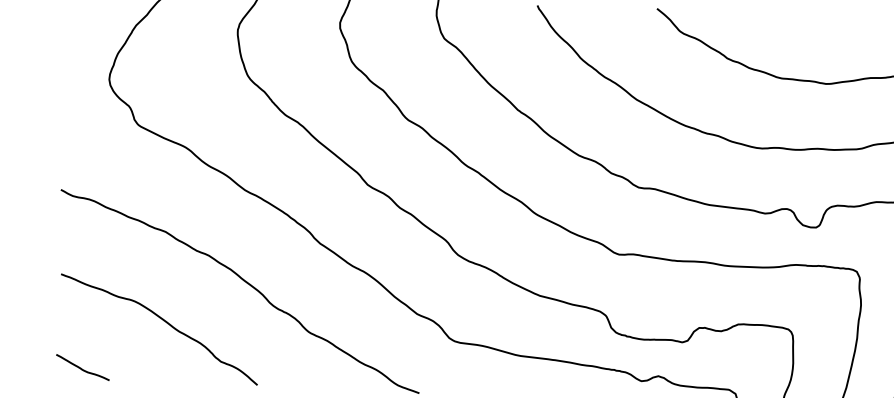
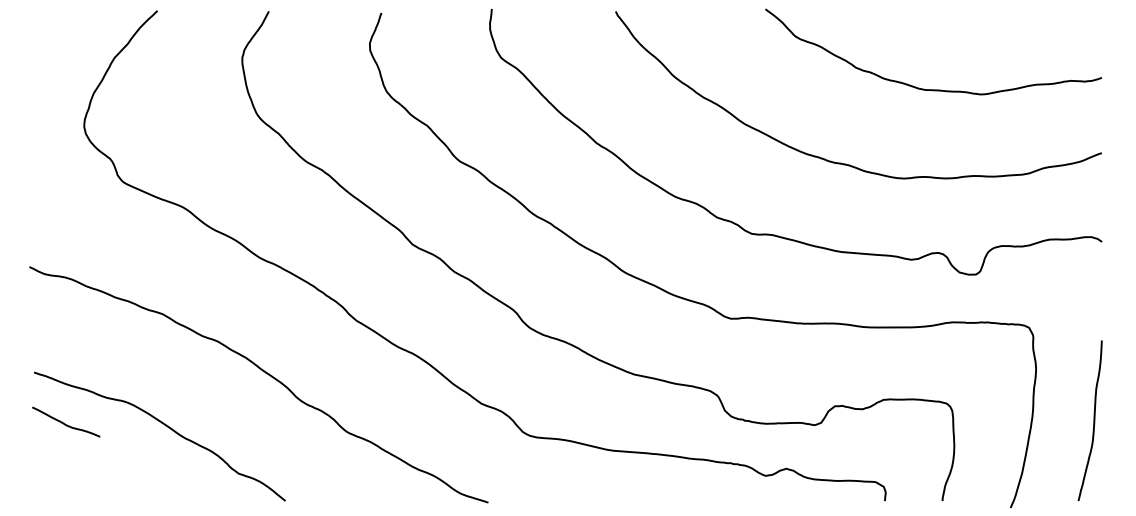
curve: (82, 368) -> (65, 423), moved

